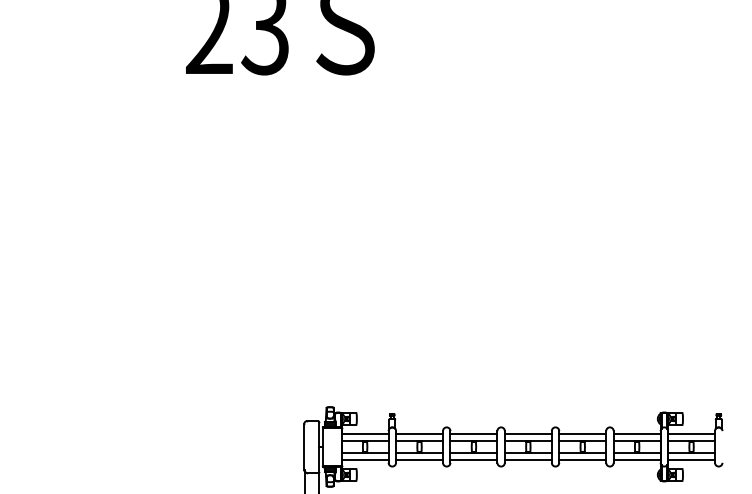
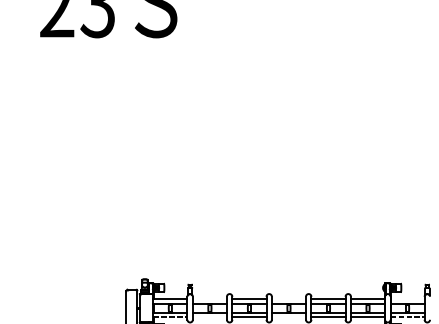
line: (419, 434) -> (209, 299), removed
line: (527, 434) -> (288, 299), removed
line: (691, 434) -> (407, 299), removed
line: (365, 459) -> (170, 317), solid -> dashed
line: (419, 459) -> (209, 317), removed
line: (527, 459) -> (288, 317), removed
line: (692, 459) -> (408, 317), solid -> dashed

